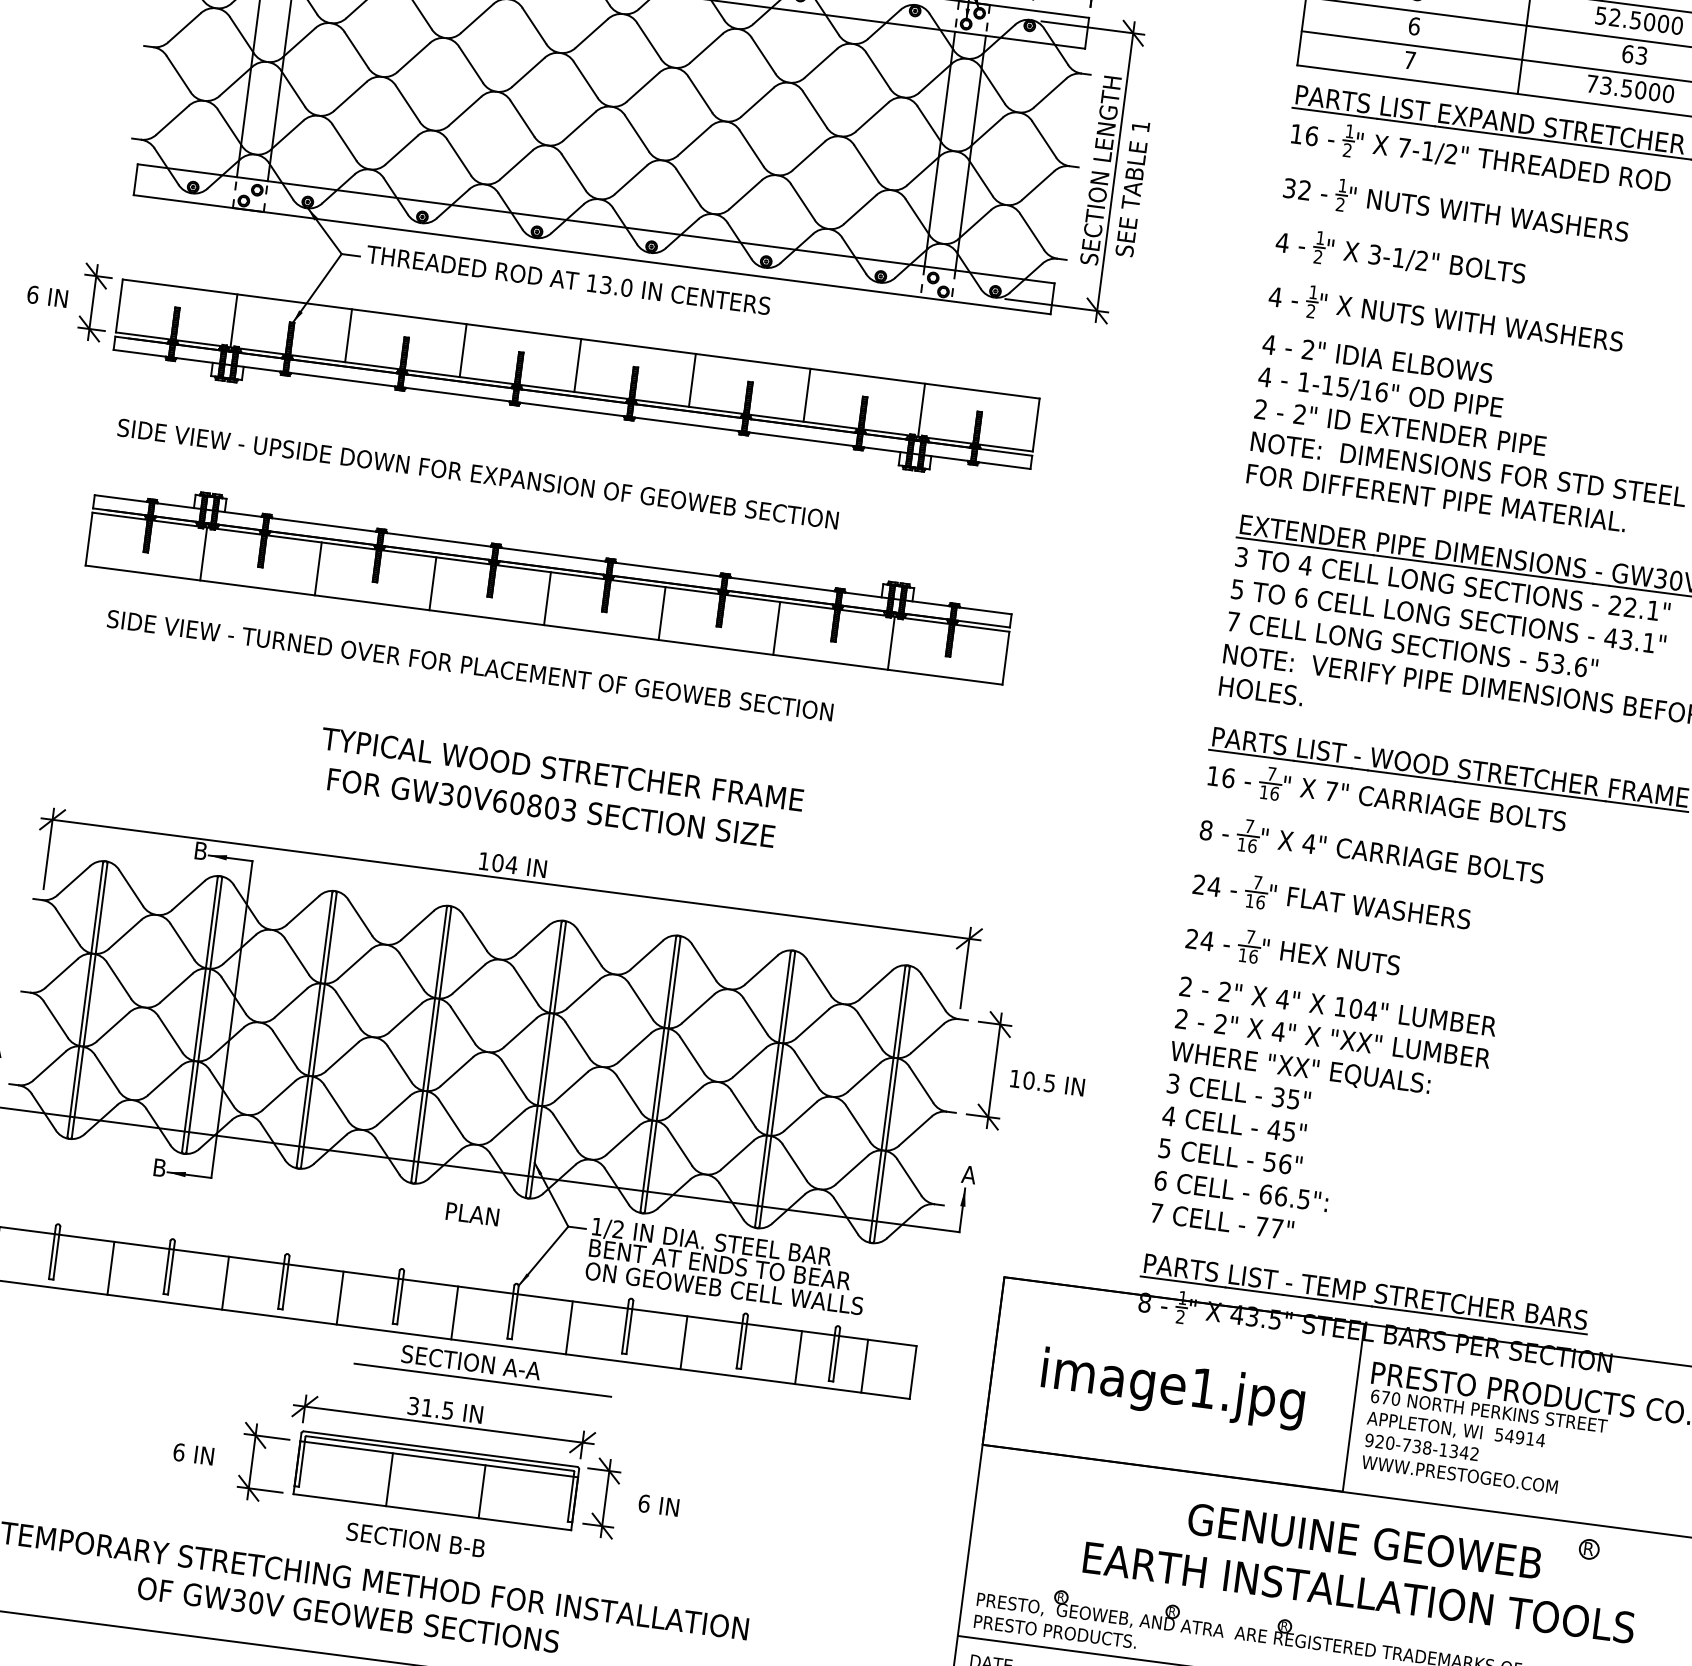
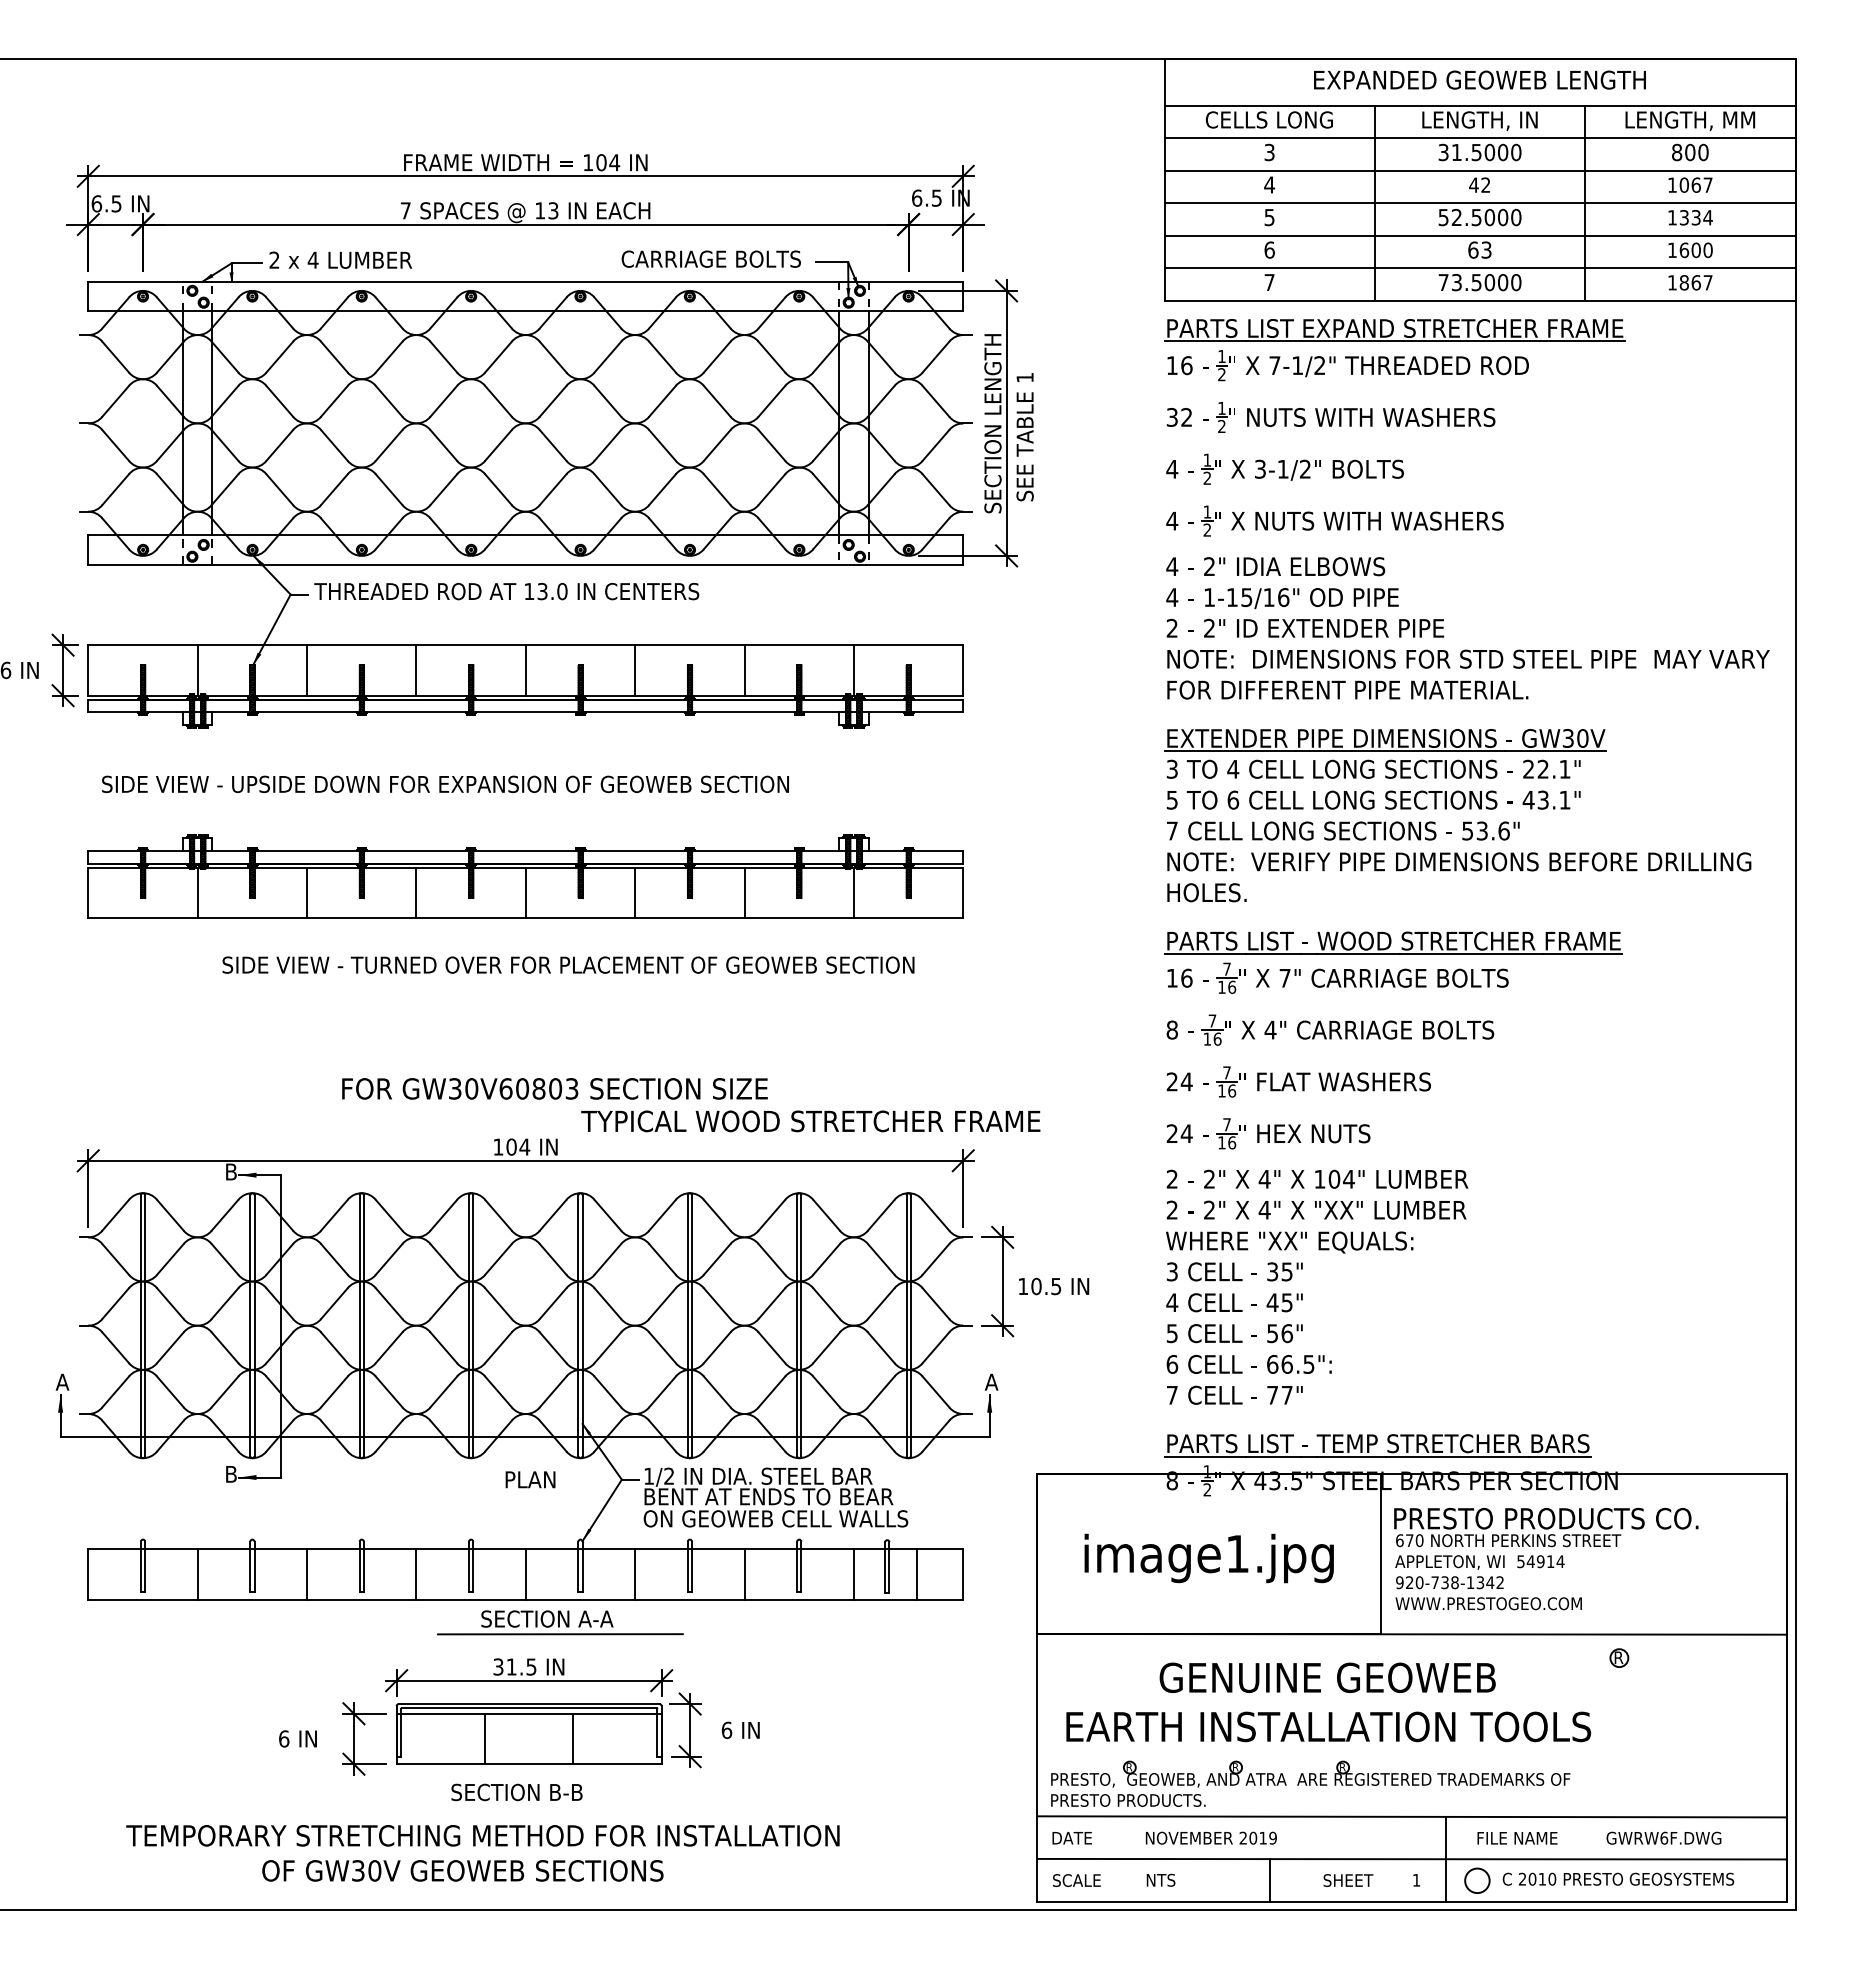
text: (470, 664) -> (568, 964), moved
text: (562, 769) -> (810, 1121), moved
text: (1362, 1567) -> (1328, 1702), moved

